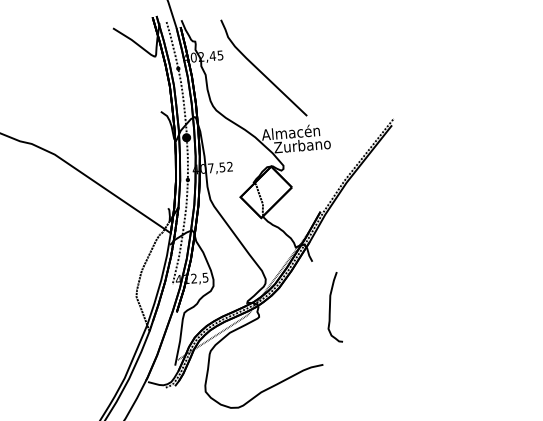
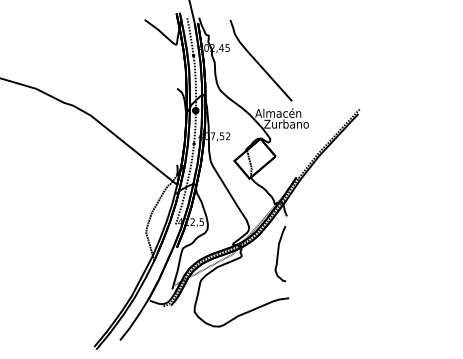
curve: (330, 308) -> (278, 254), moved

